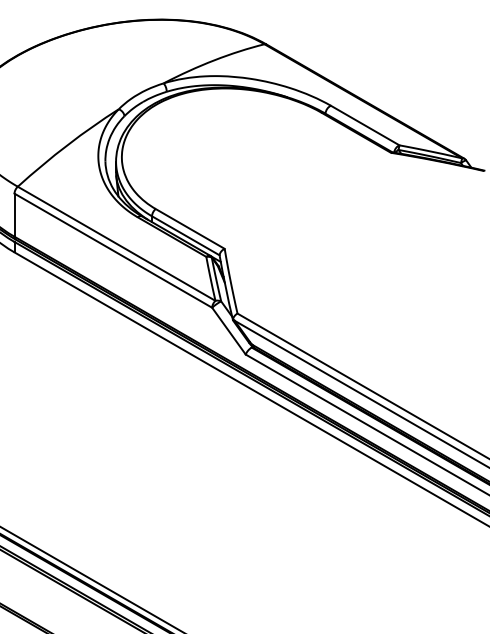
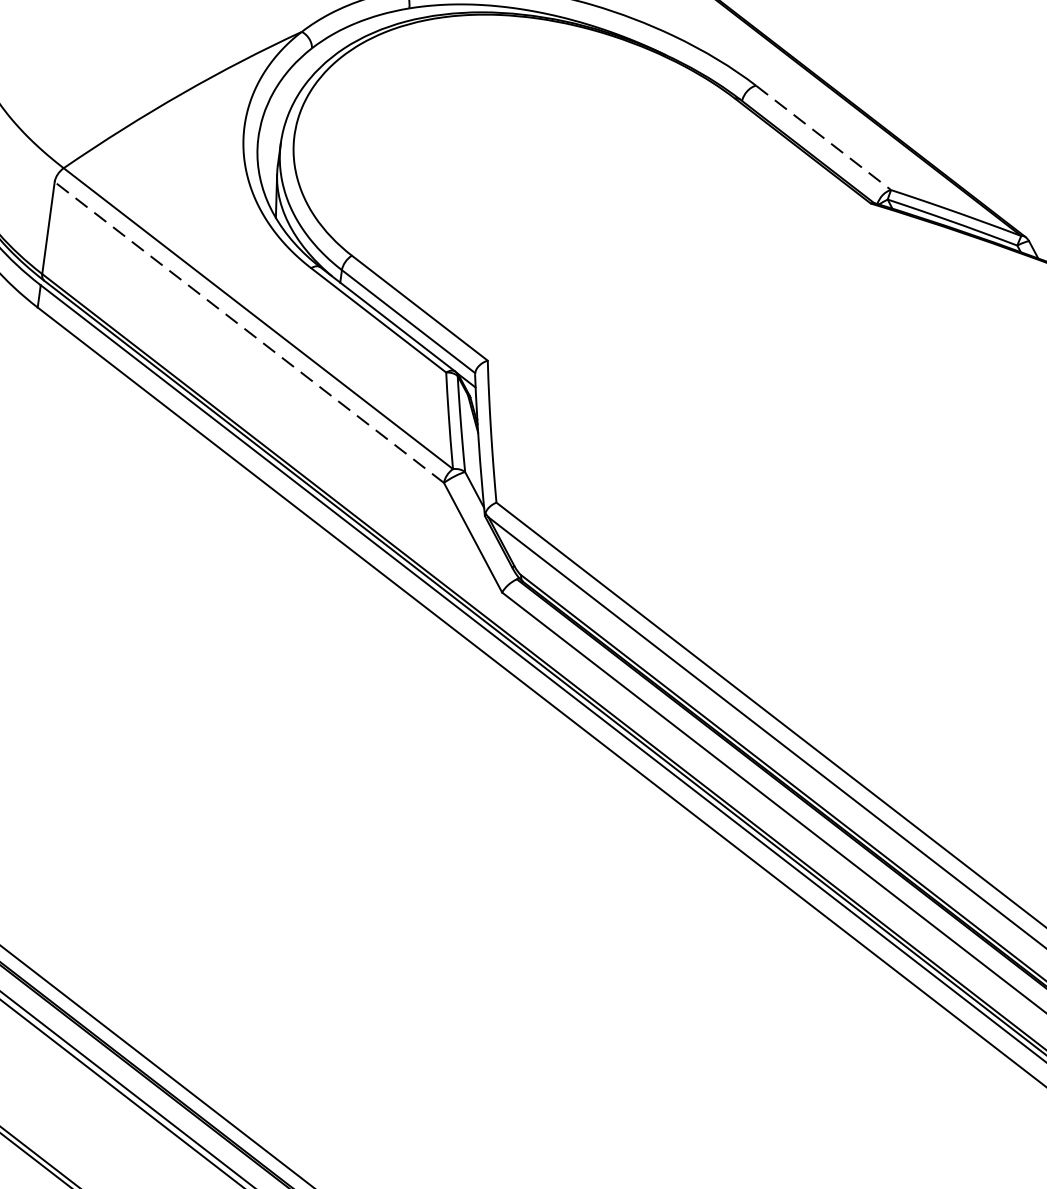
line: (365, 125) -> (824, 137), solid -> dashed
line: (112, 250) -> (247, 331), solid -> dashed

